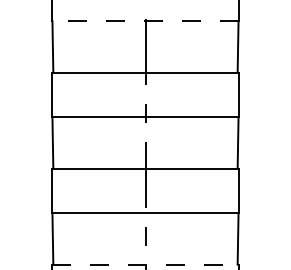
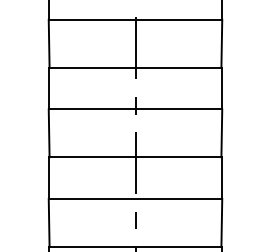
line: (145, 20) -> (135, 19), dashed -> solid
line: (145, 264) -> (135, 246), dashed -> solid

